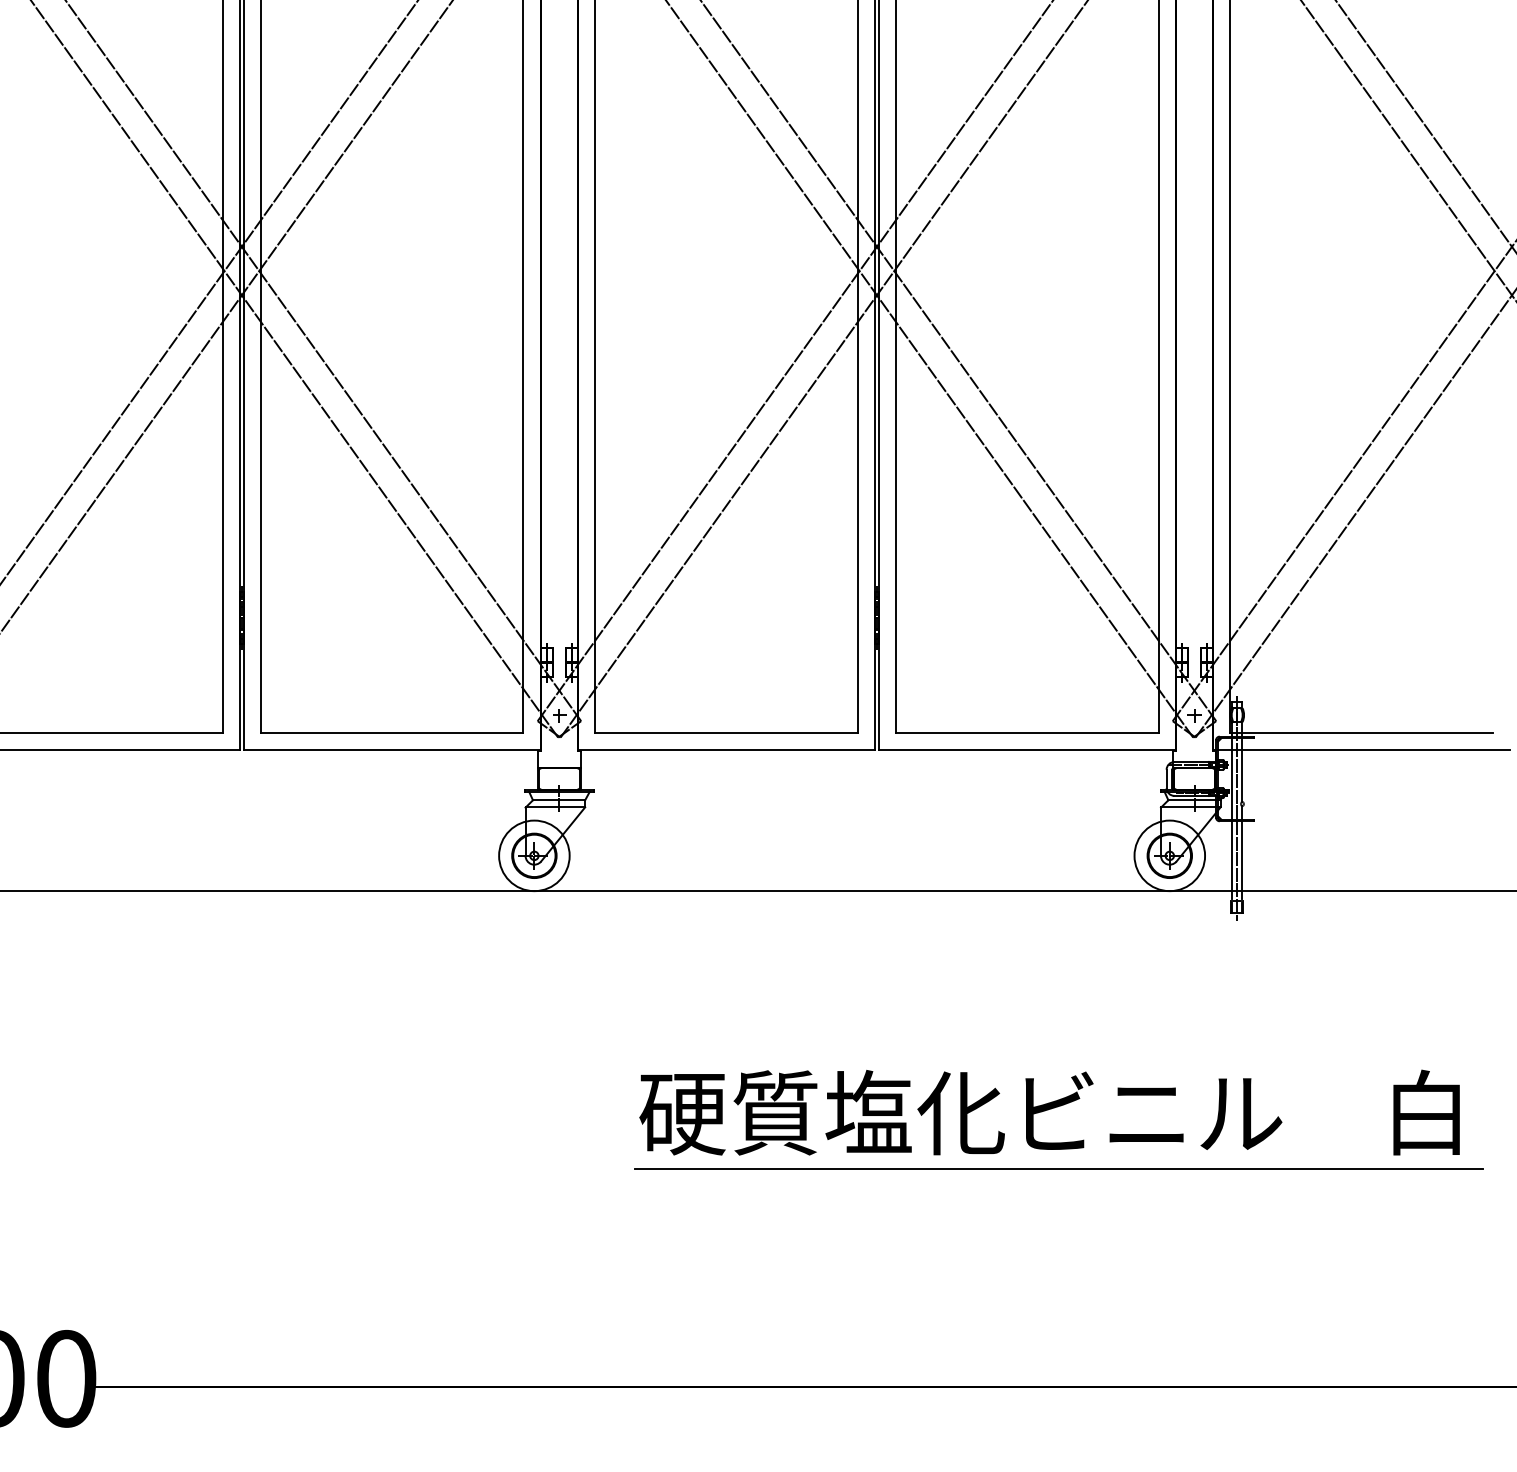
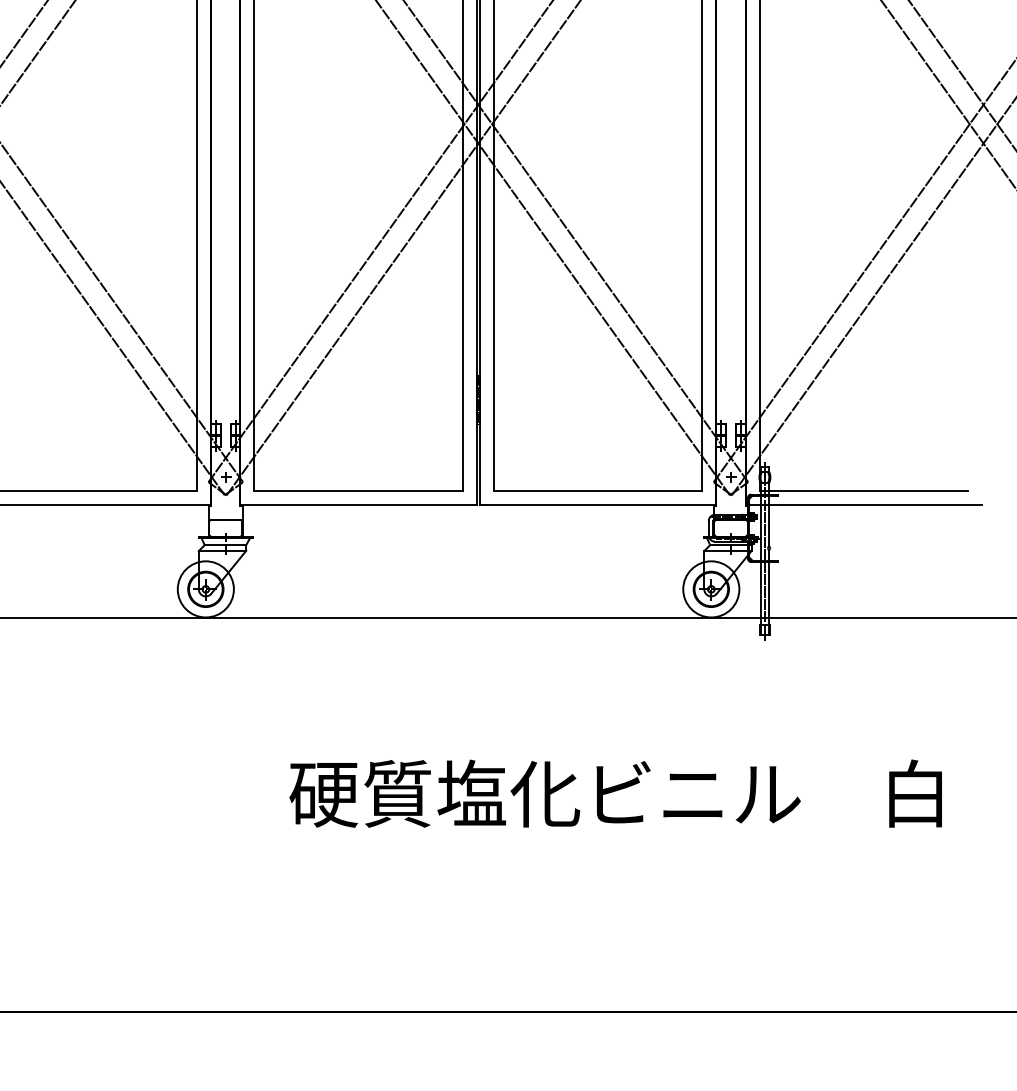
line: (1058, 1168) -> (622, 838), removed

